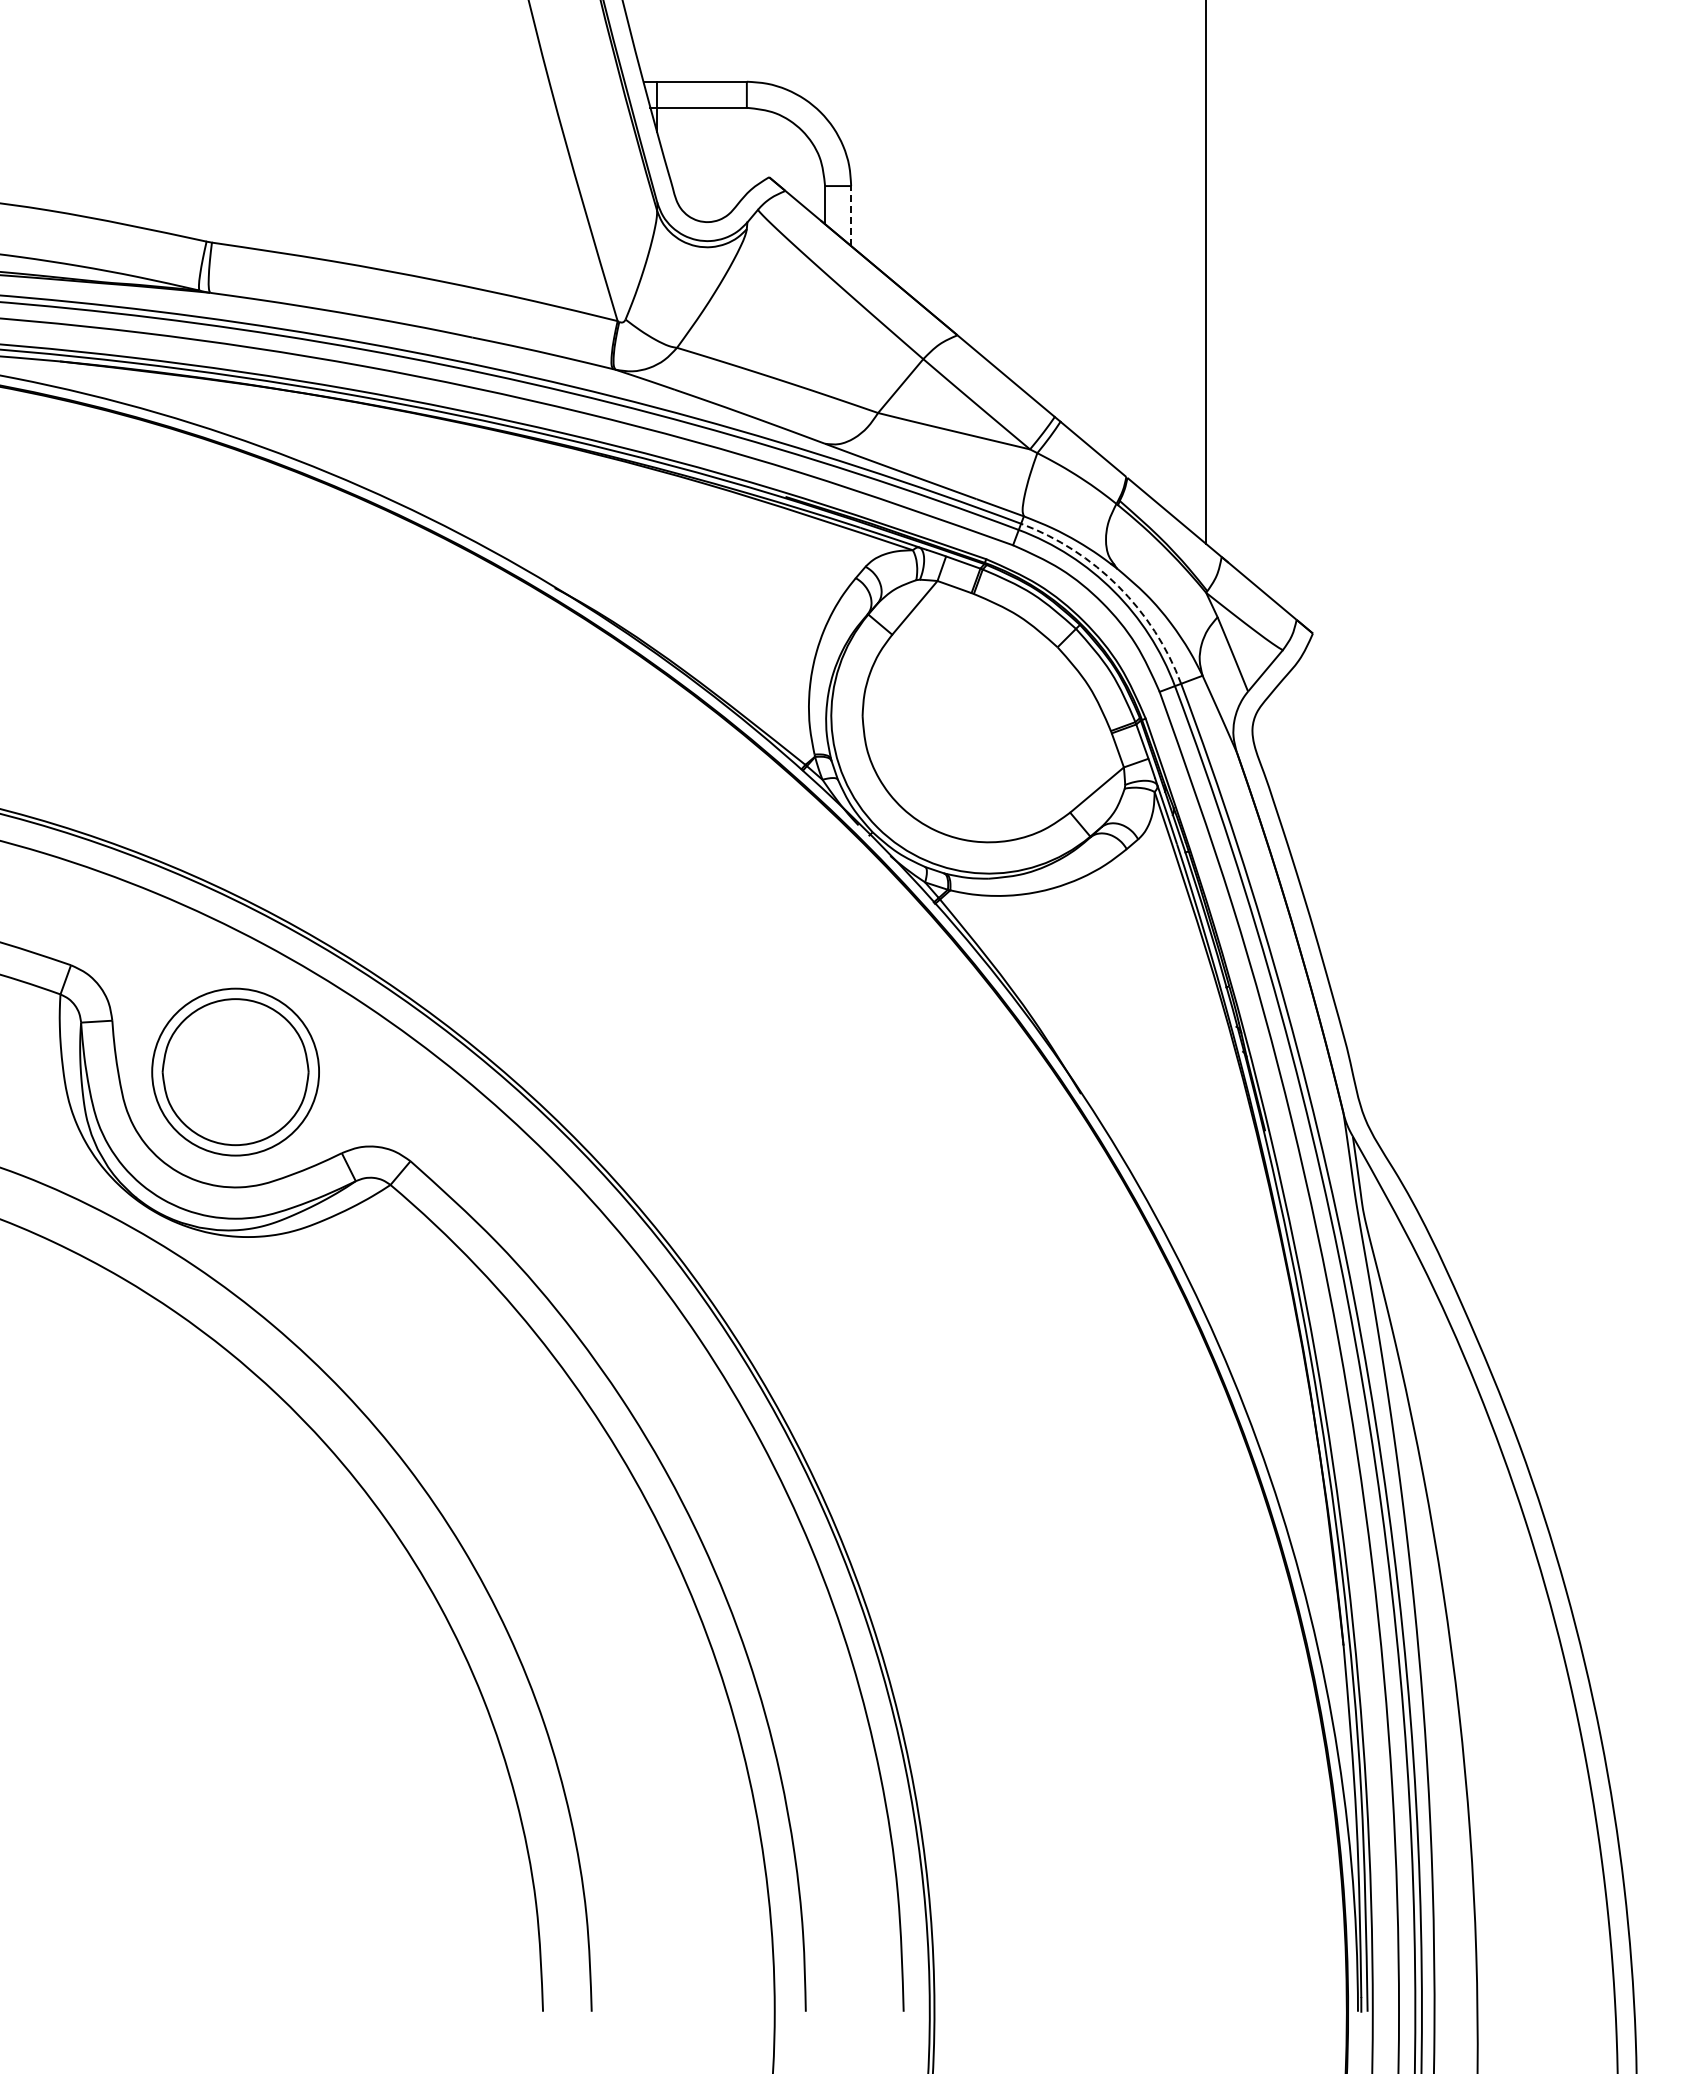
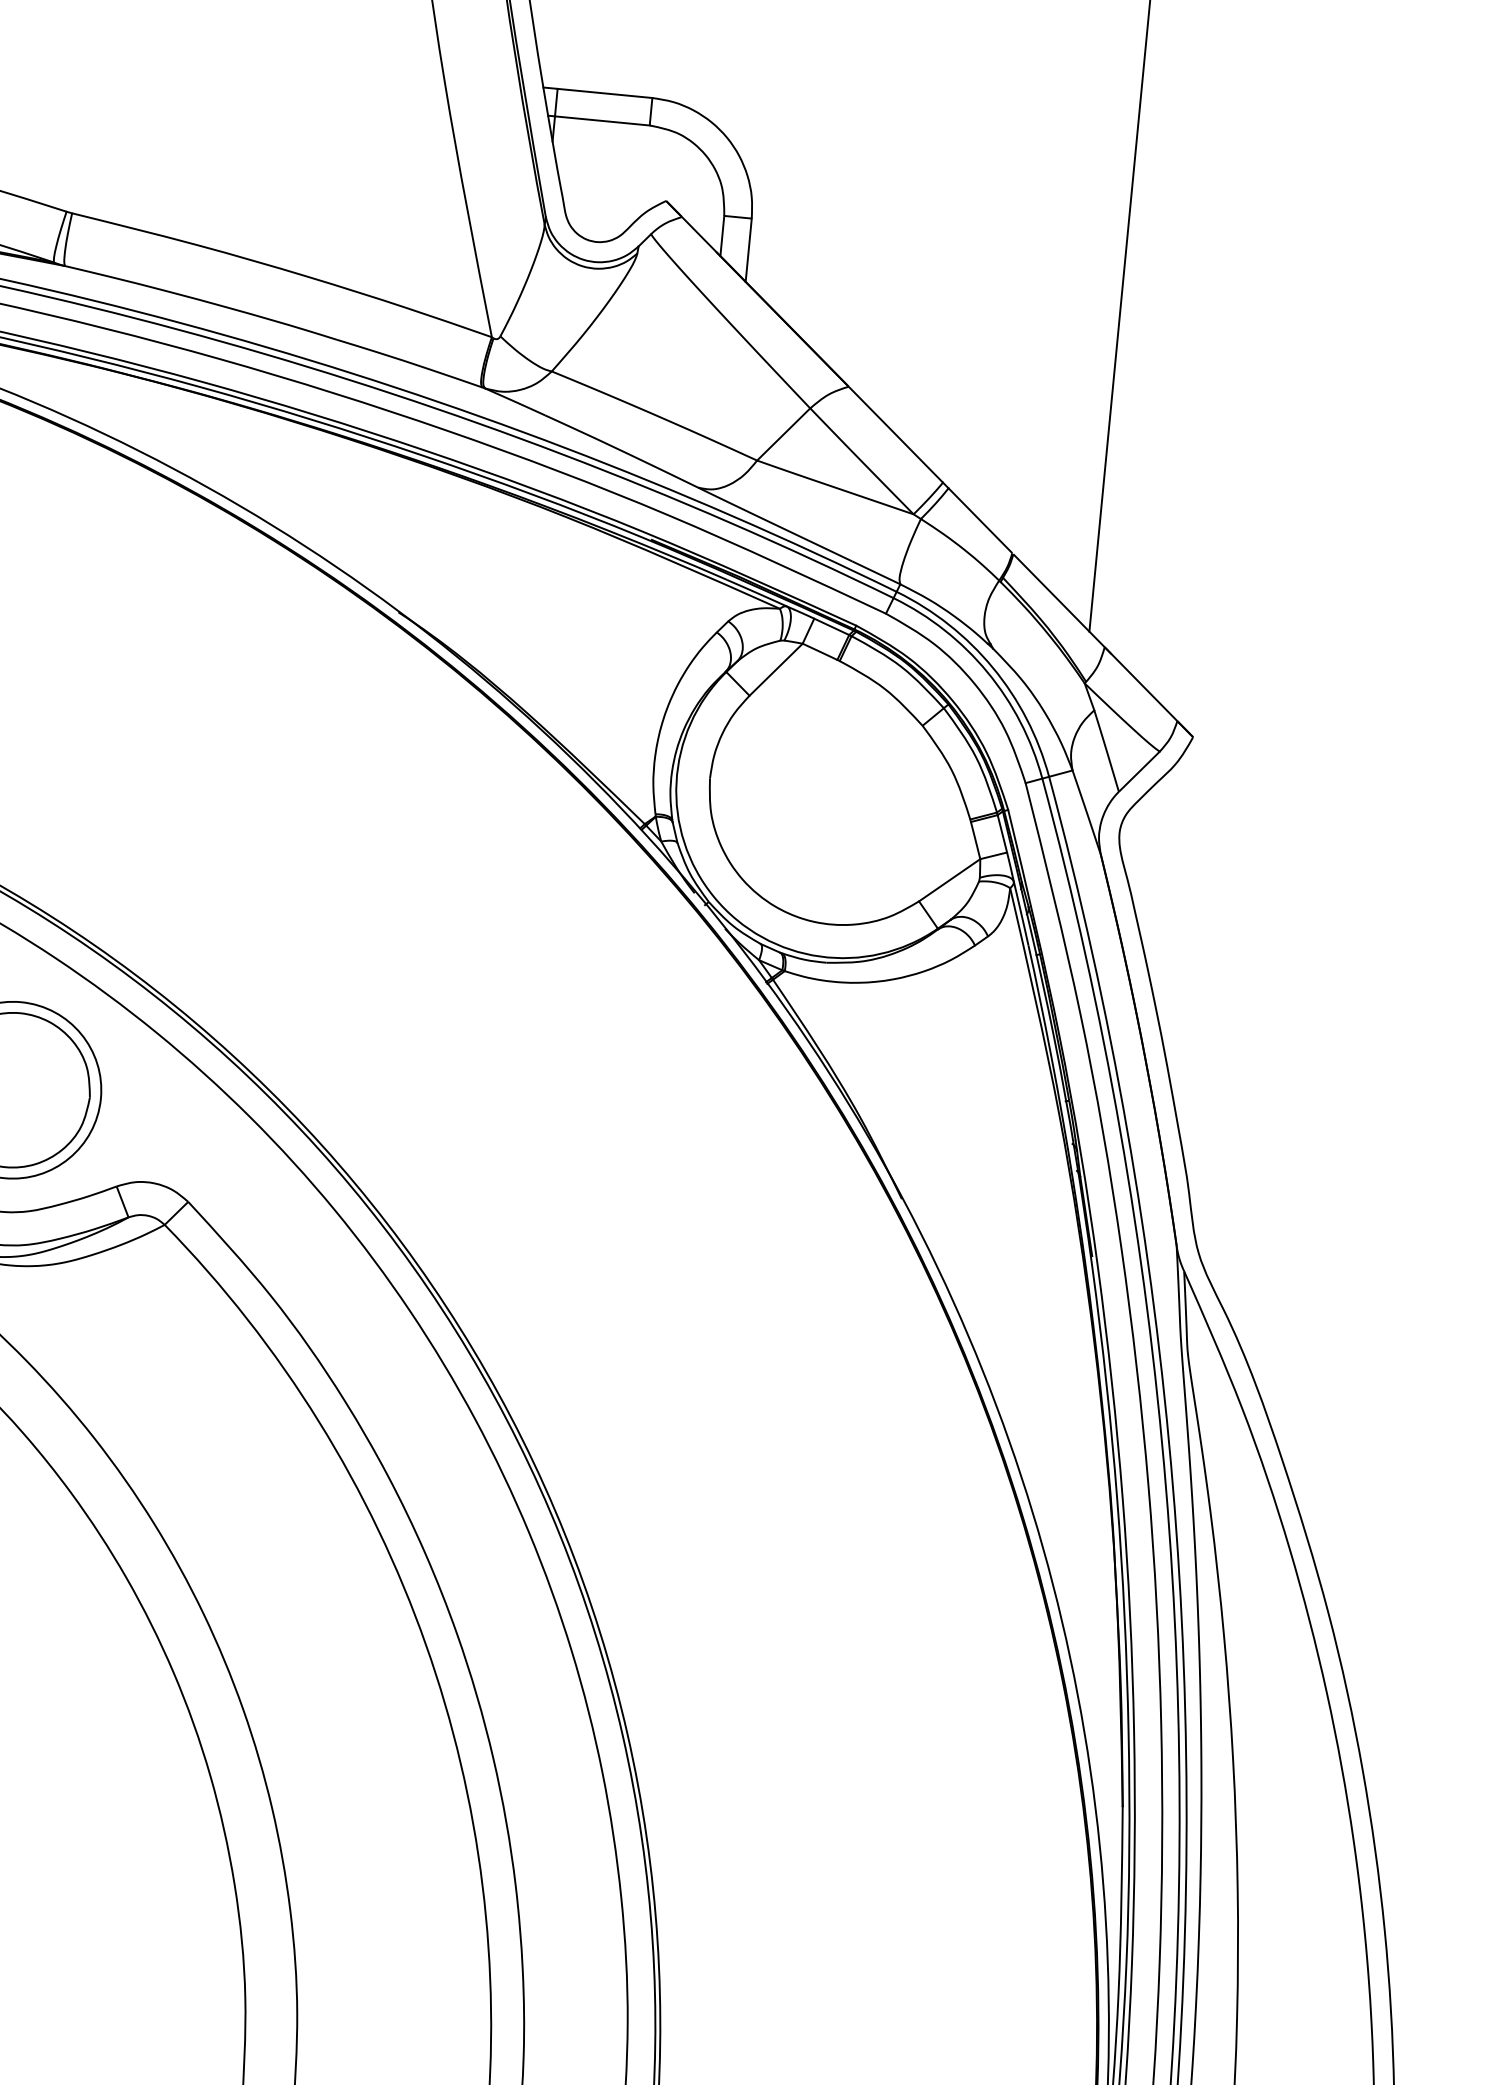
line: (851, 215) -> (749, 249), dashed -> solid
arc: (1118, 586) -> (992, 667), dashed -> solid

